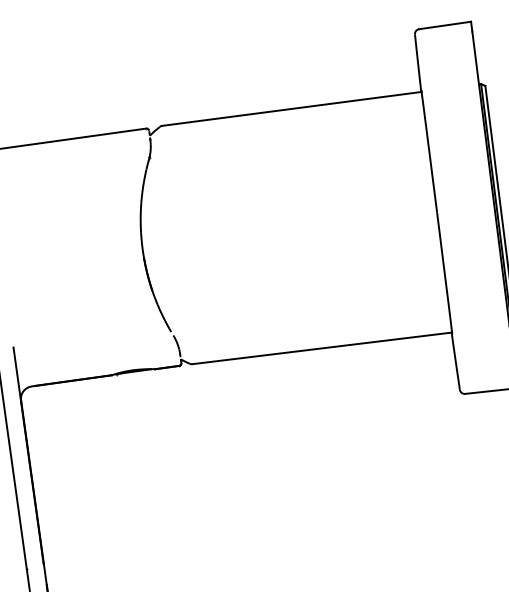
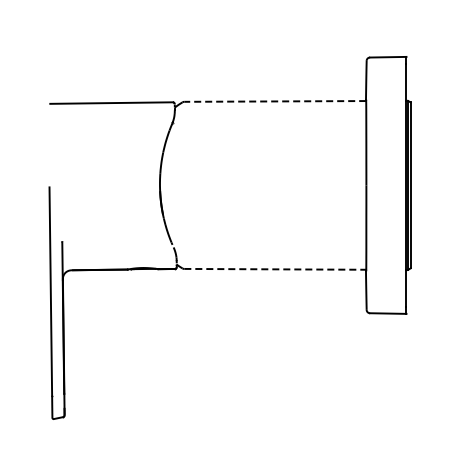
line: (292, 108) -> (275, 101), solid -> dashed
line: (322, 348) -> (275, 269), solid -> dashed

